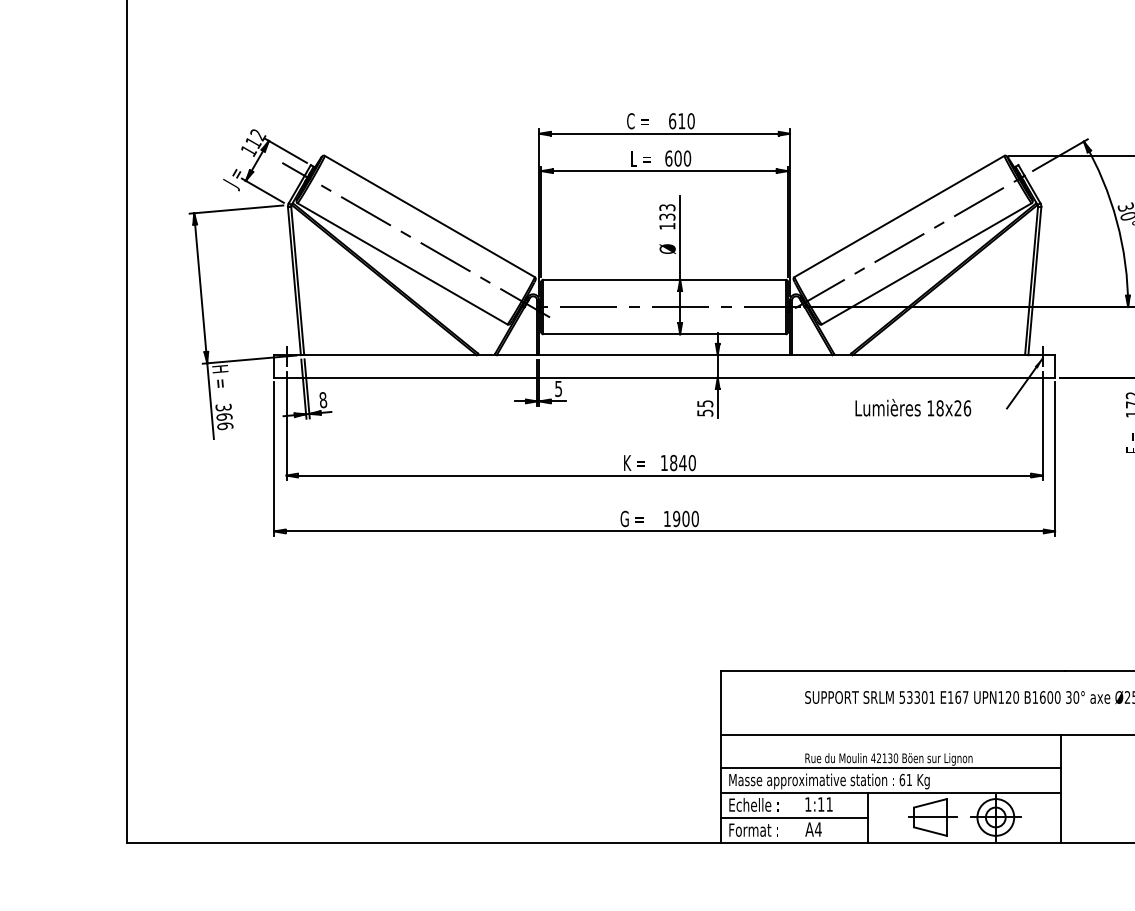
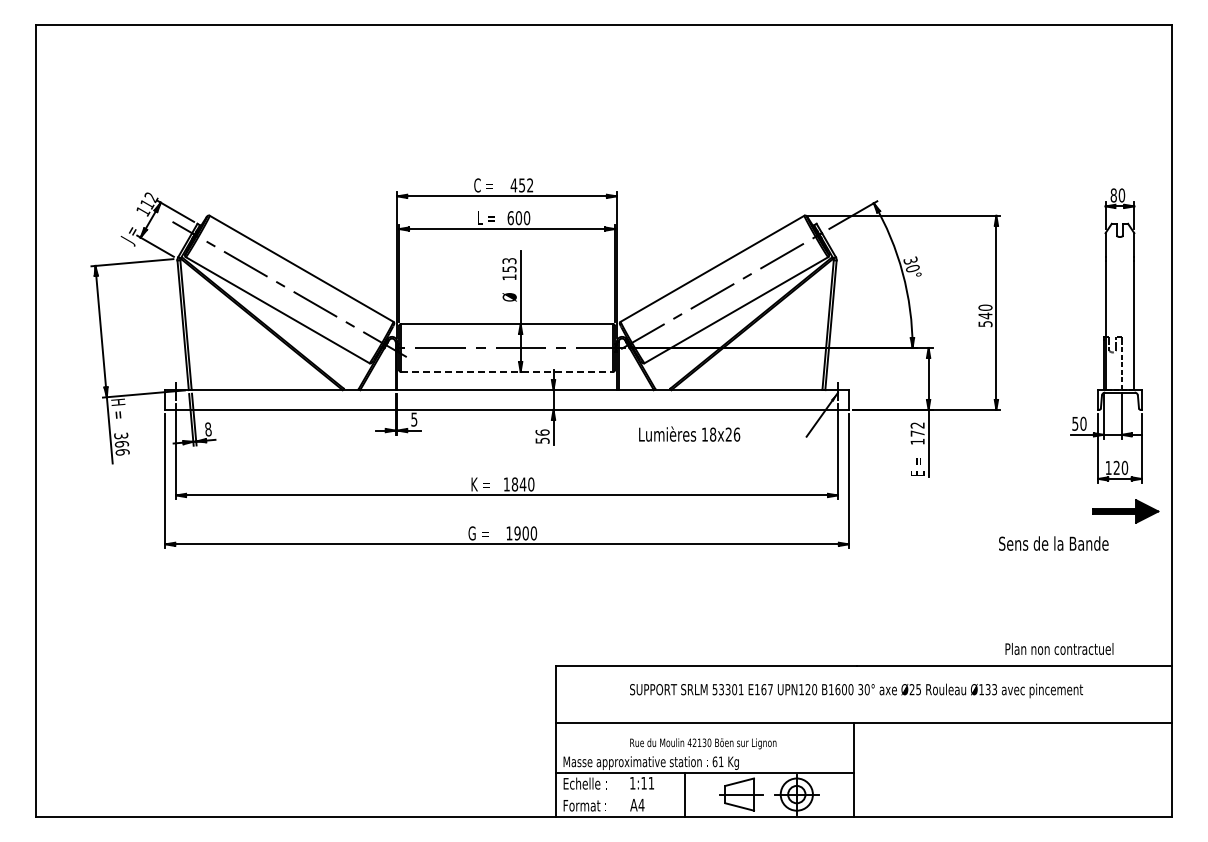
text: (681, 121) -> (521, 185), 610 -> 452
text: (666, 216) -> (508, 268), 133 -> 153
line: (665, 333) -> (507, 371), solid -> dashed
text: (705, 403) -> (542, 432), 55 -> 56
text: (913, 407) -> (689, 433), moved
line: (891, 768) -> (705, 751), removed
line: (794, 818) -> (620, 795), removed

